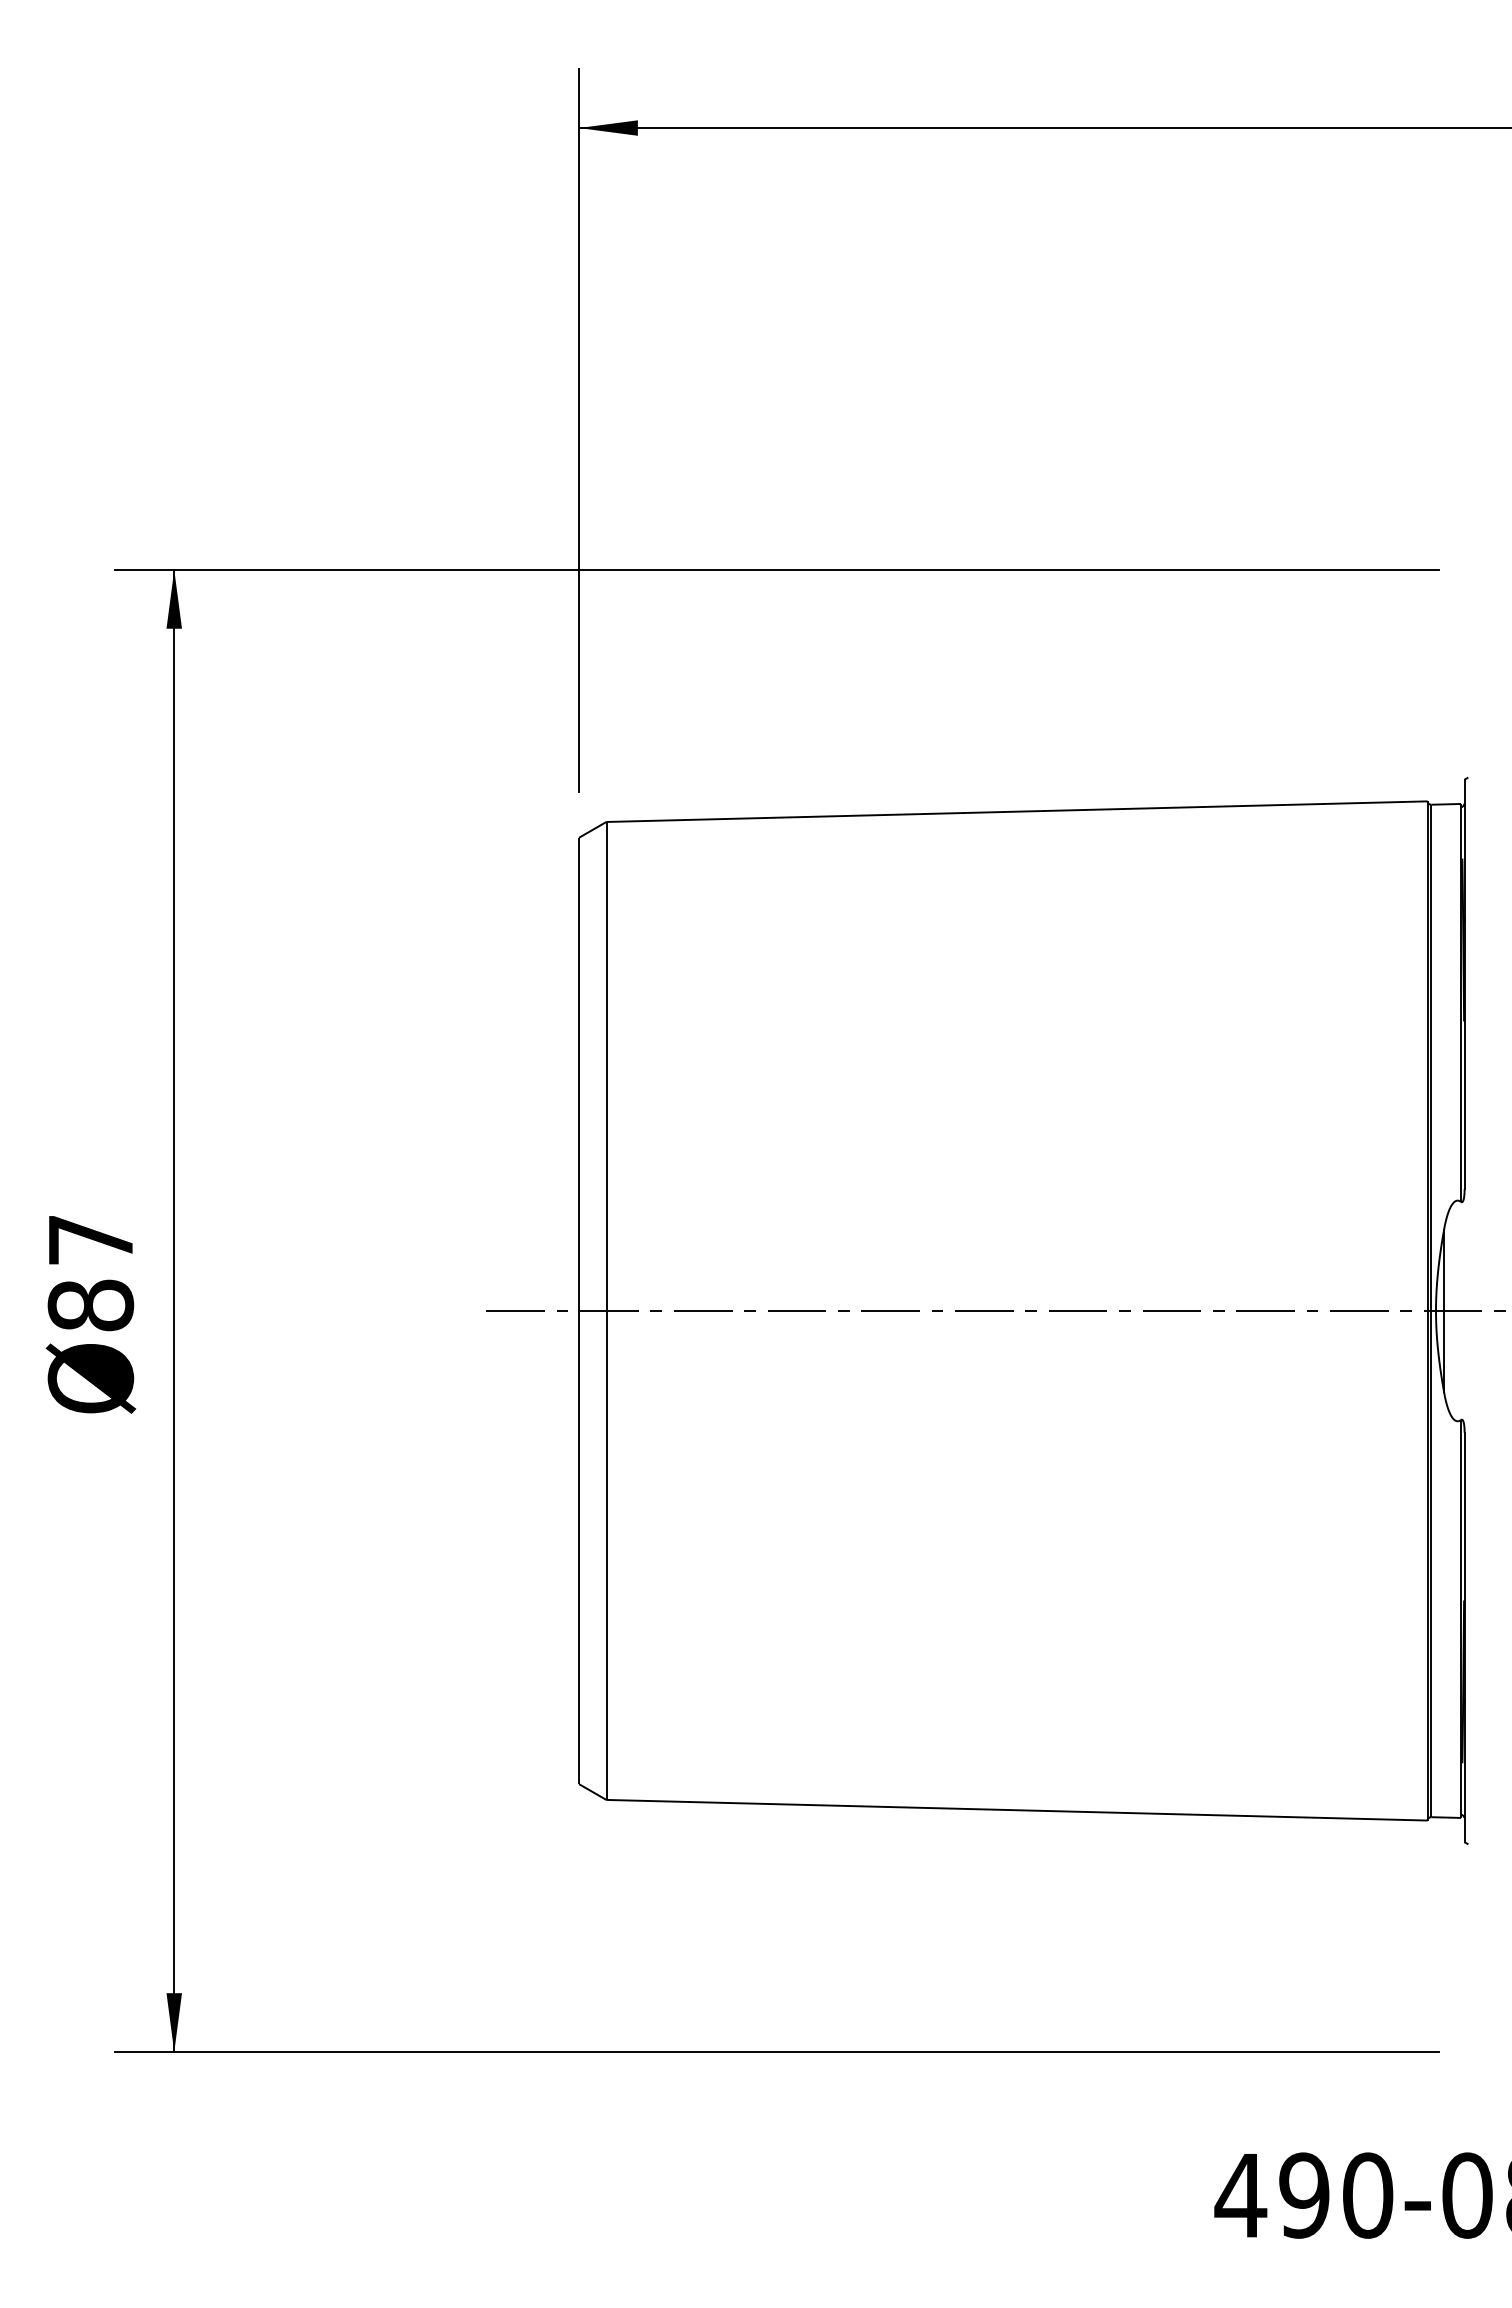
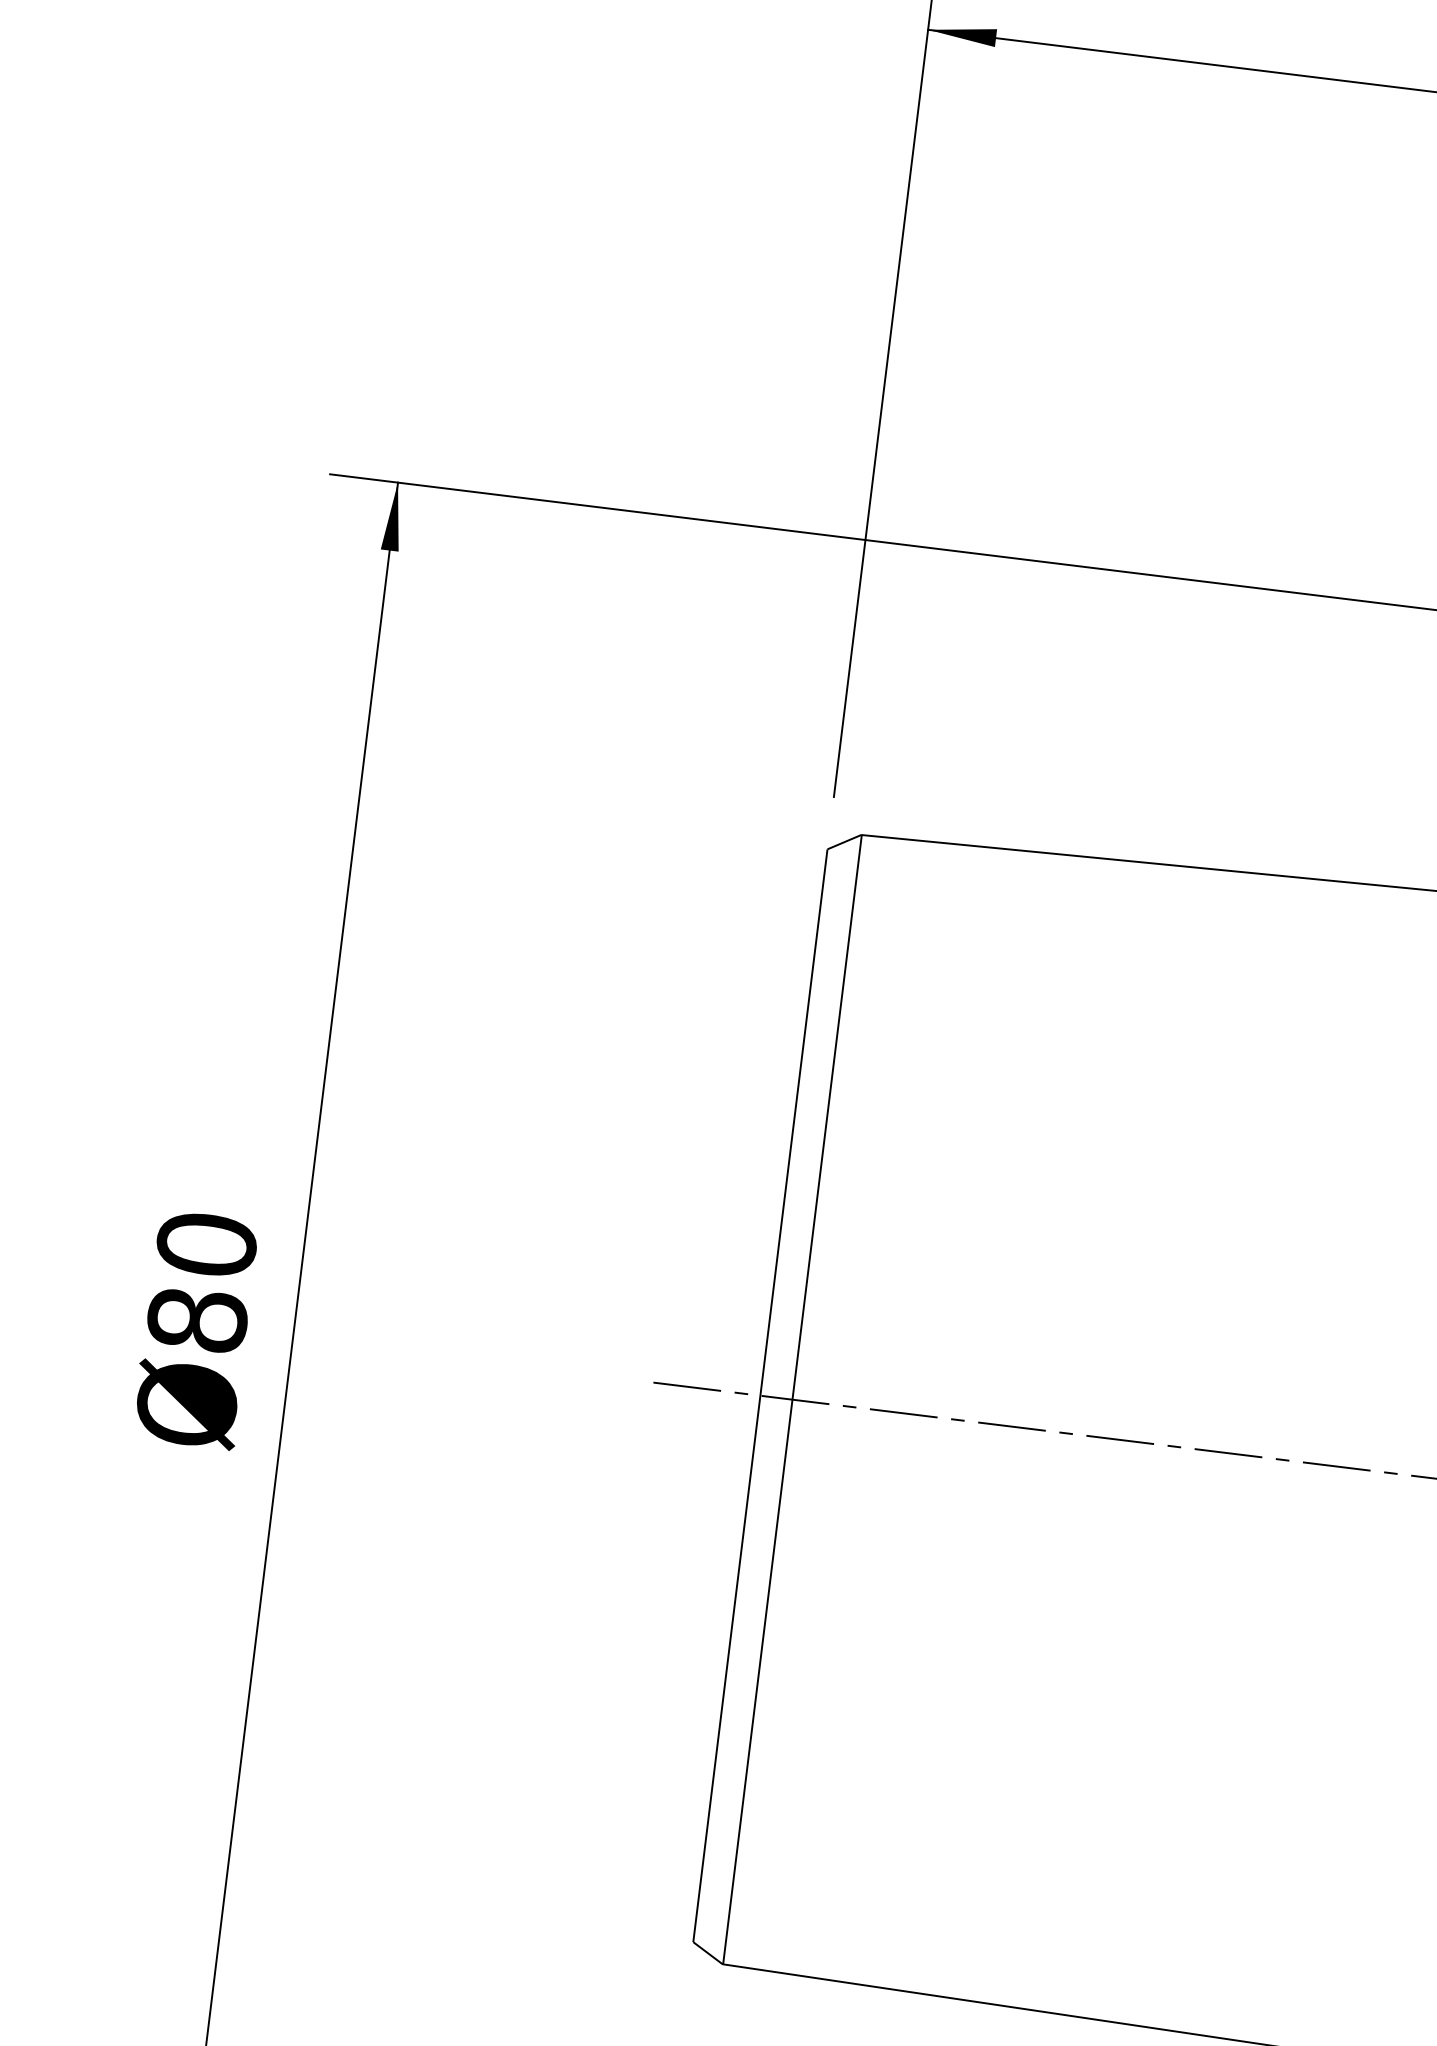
text: (90, 1239) -> (206, 1243), Ø87 -> Ø80

